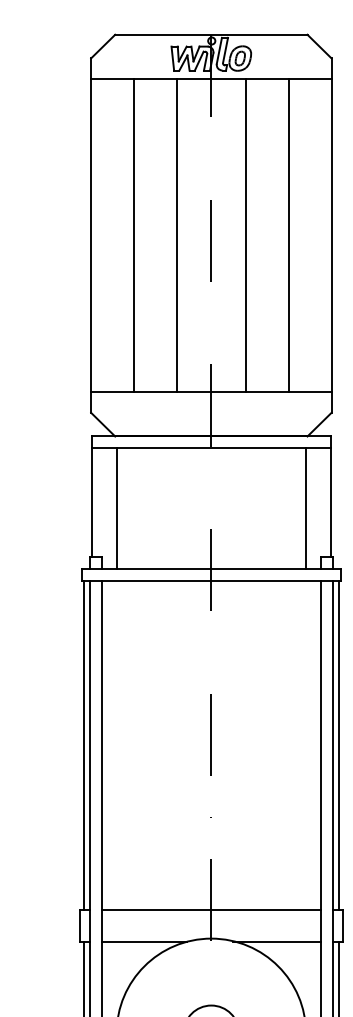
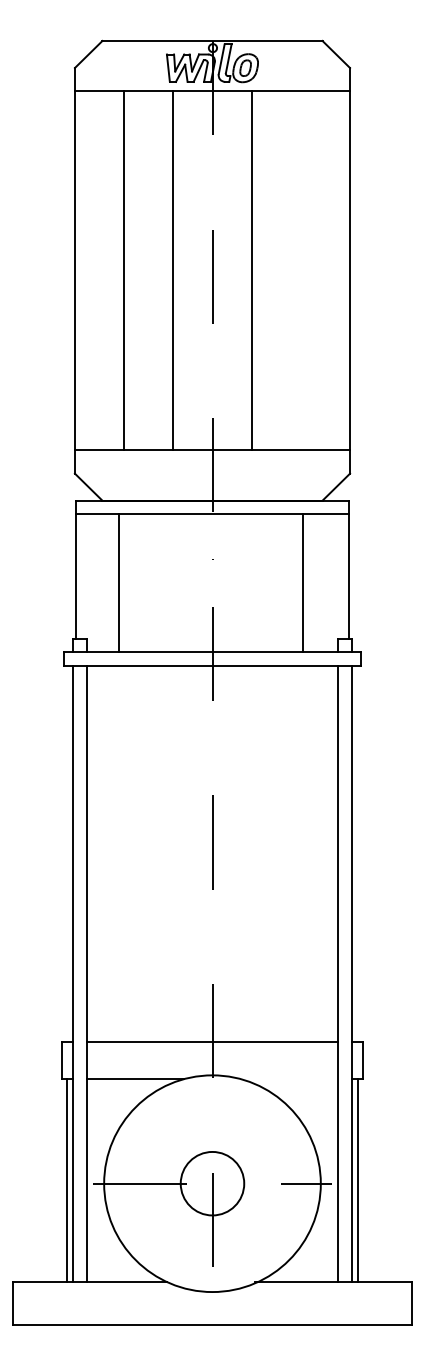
line: (289, 235) -> (301, 270), removed
line: (116, 508) -> (119, 583), moved
line: (305, 508) -> (302, 583), moved
line: (83, 744) -> (66, 853), removed
line: (338, 744) -> (358, 853), removed
line: (276, 942) -> (287, 1079), removed

